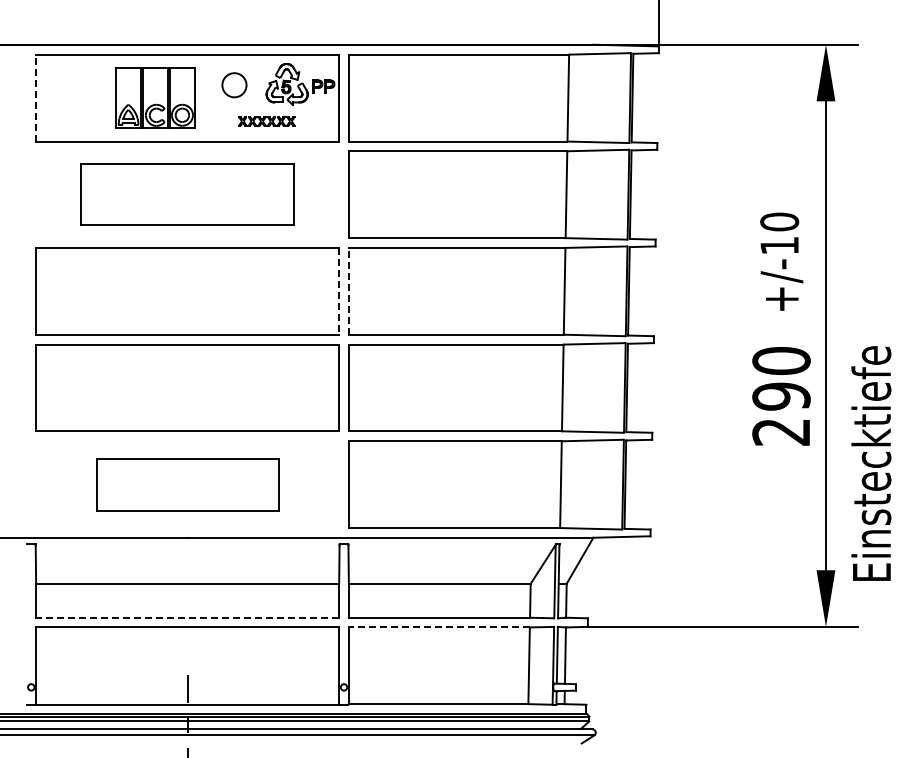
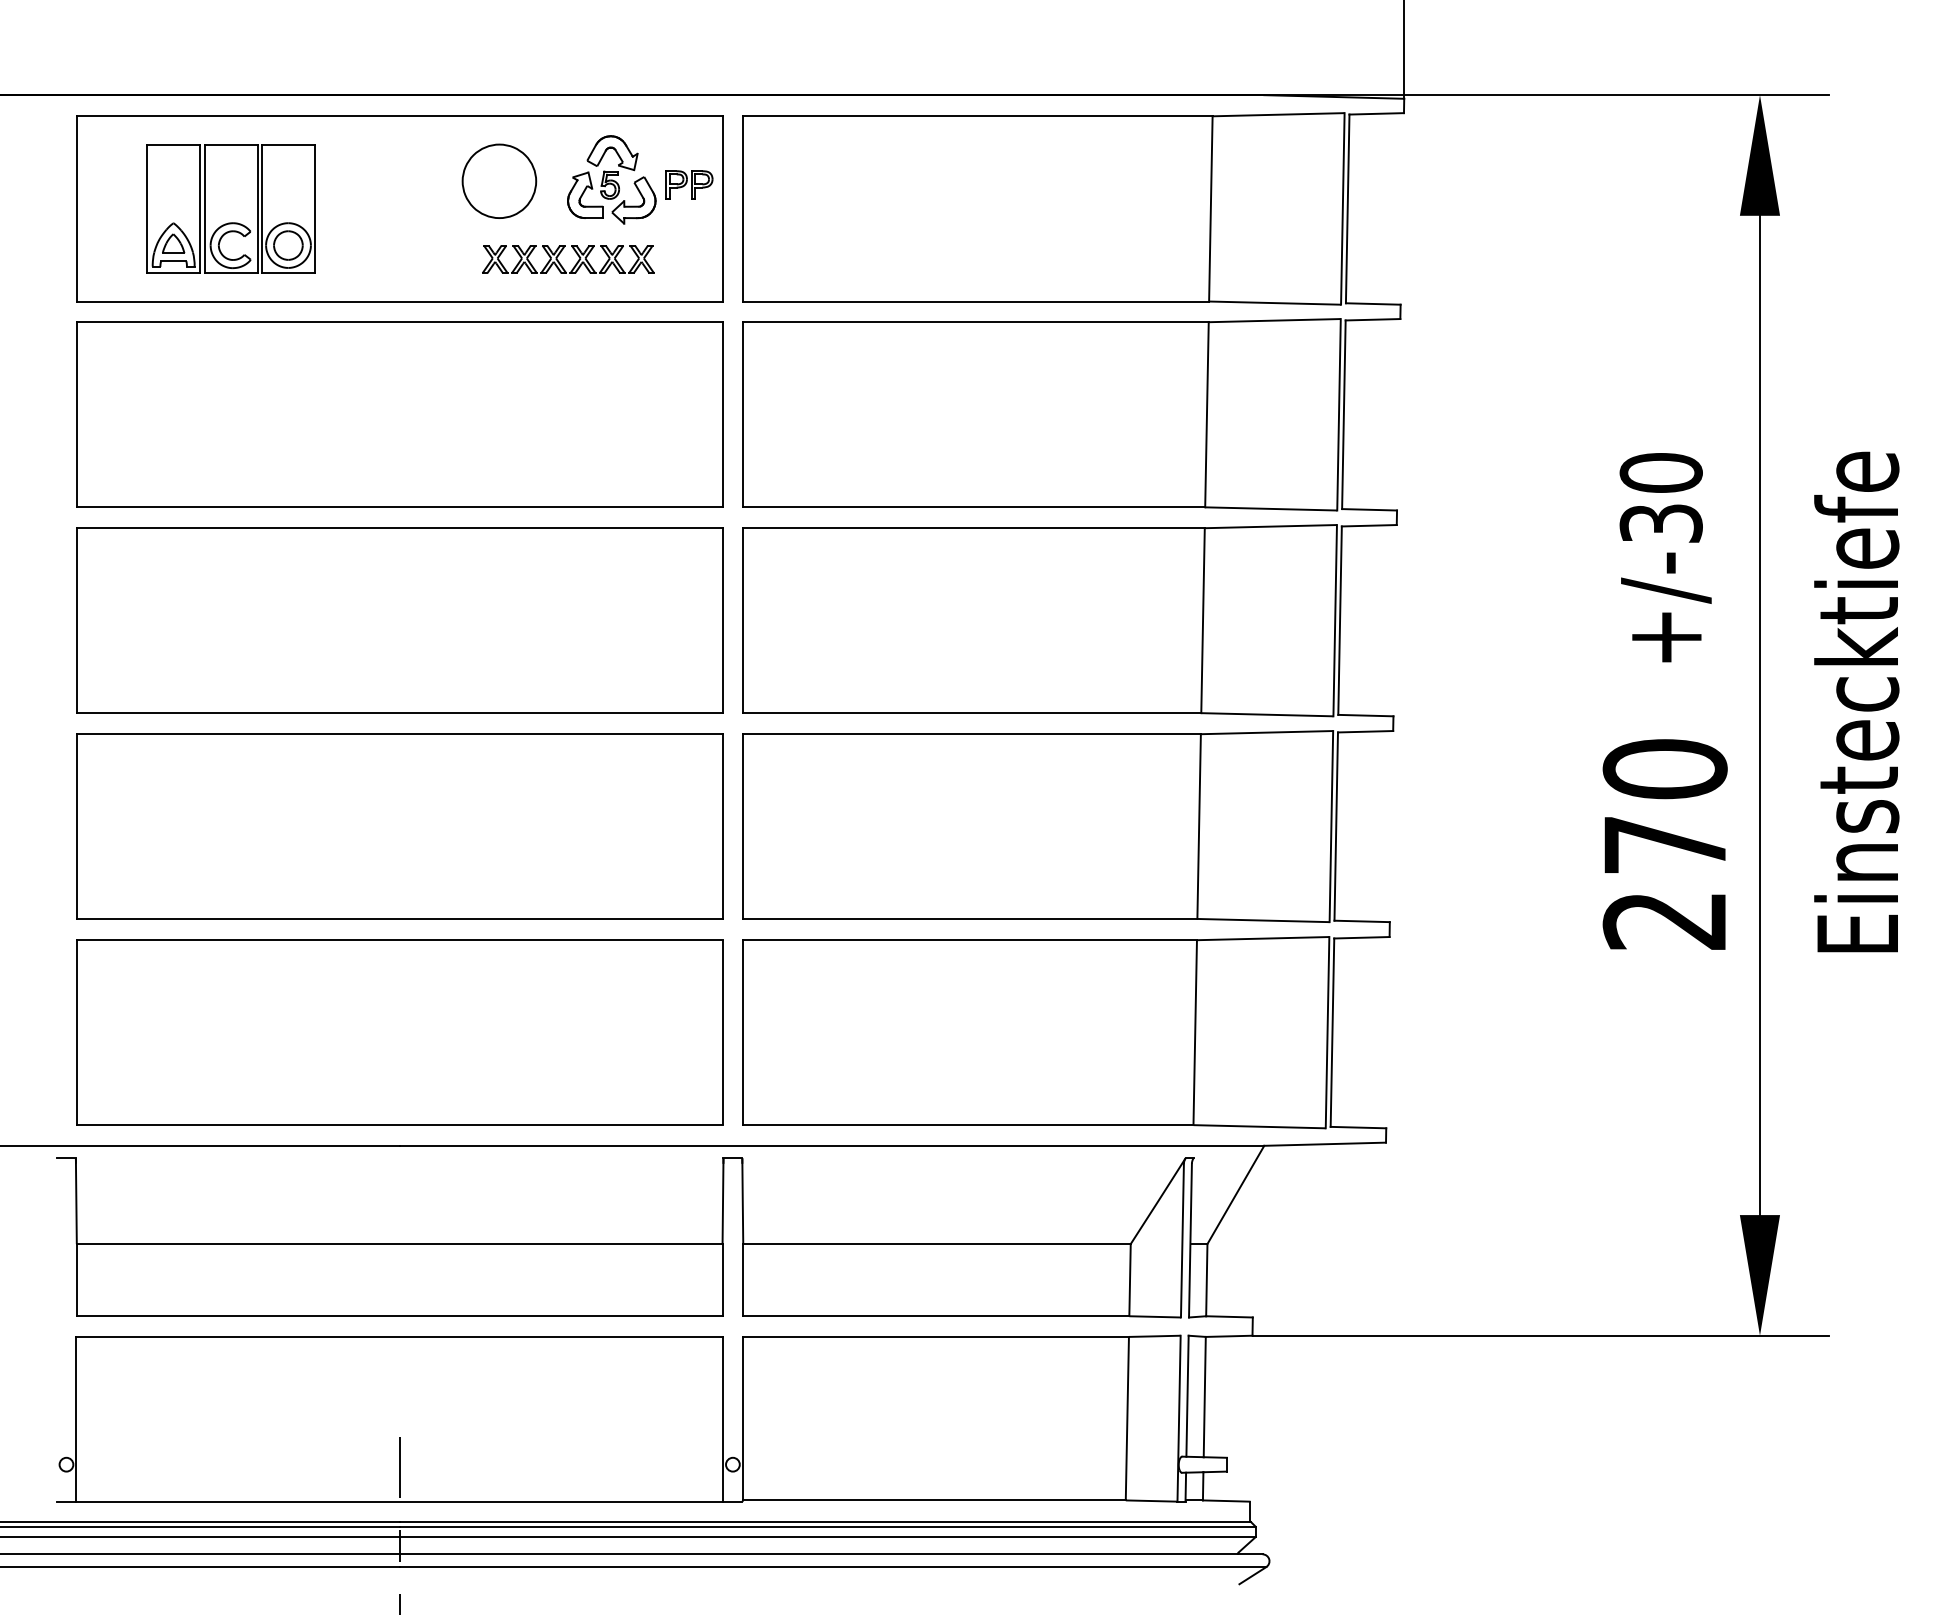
part: (234, 85) -> (499, 182), size x1.43
line: (36, 97) -> (77, 207), dashed -> solid
part: (155, 97) -> (231, 207), moved
part: (266, 121) -> (567, 258), size x1.43
part: (187, 194) -> (399, 414), size x1.43
text: (779, 245) -> (1660, 523), +/-10 -> +/-30
line: (348, 290) -> (742, 618), dashed -> solid
line: (339, 291) -> (723, 621), dashed -> solid
text: (781, 396) -> (1665, 844), 290 -> 270
text: (871, 463) -> (1856, 702), moved
part: (187, 484) -> (399, 1032), size x1.67
line: (187, 617) -> (399, 1315), dashed -> solid
line: (438, 627) -> (934, 1337), dashed -> solid

